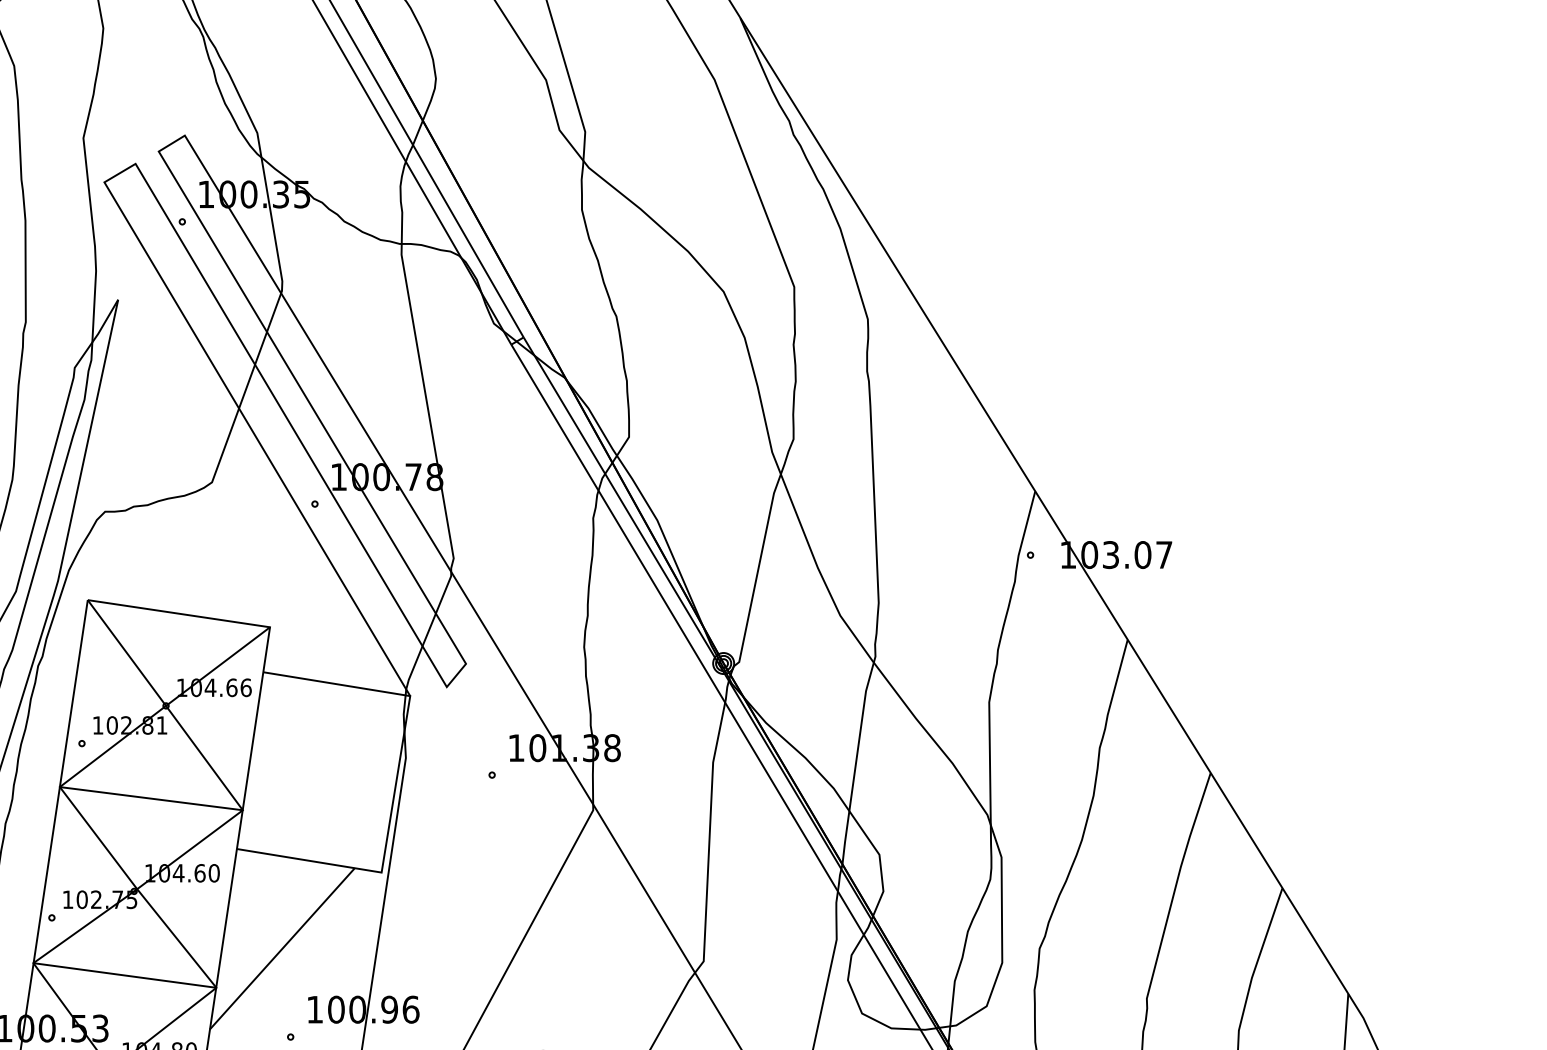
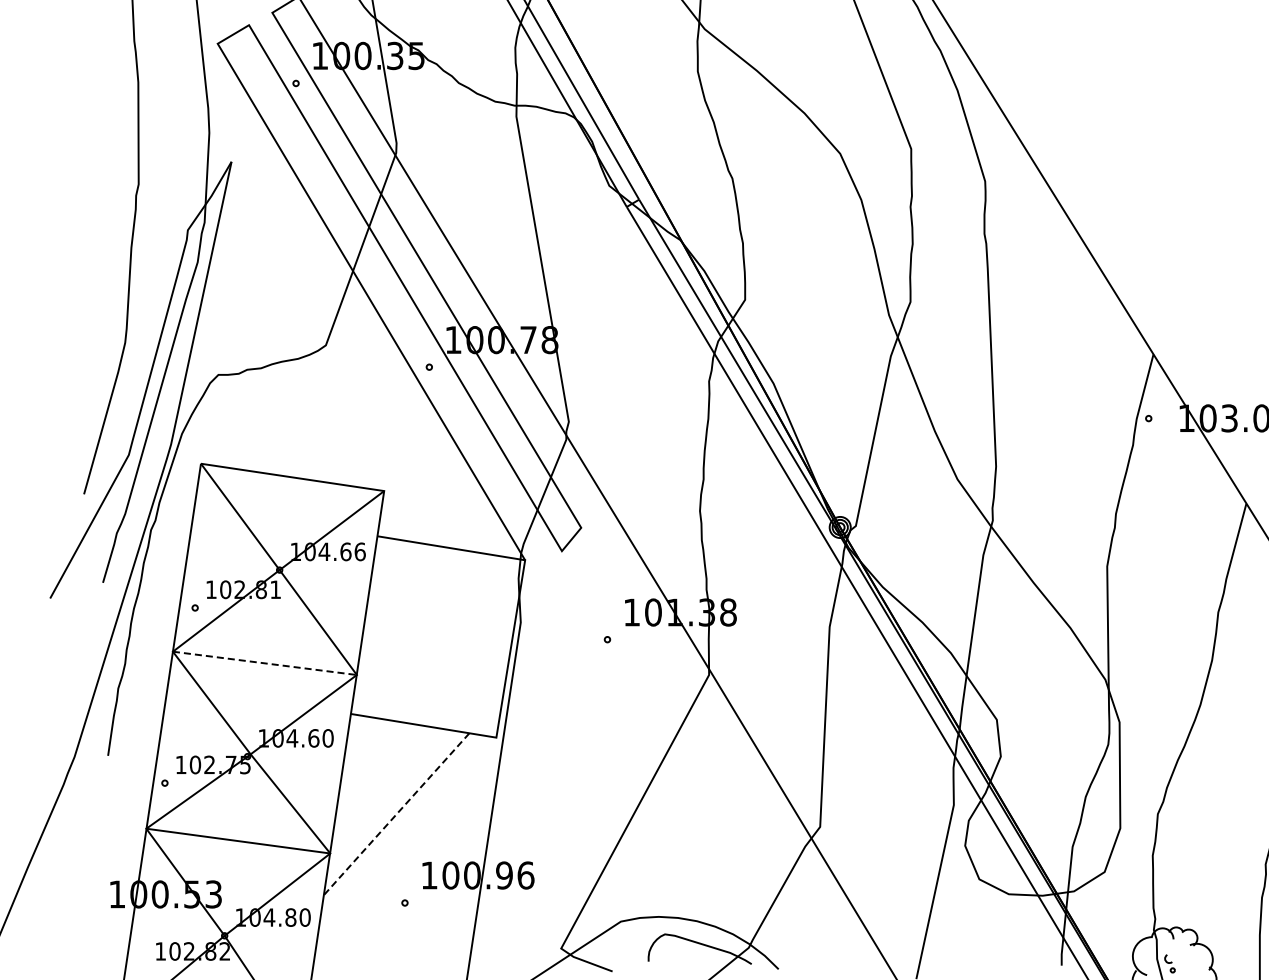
line: (151, 798) -> (265, 663), solid -> dashed
line: (282, 949) -> (396, 814), solid -> dashed

